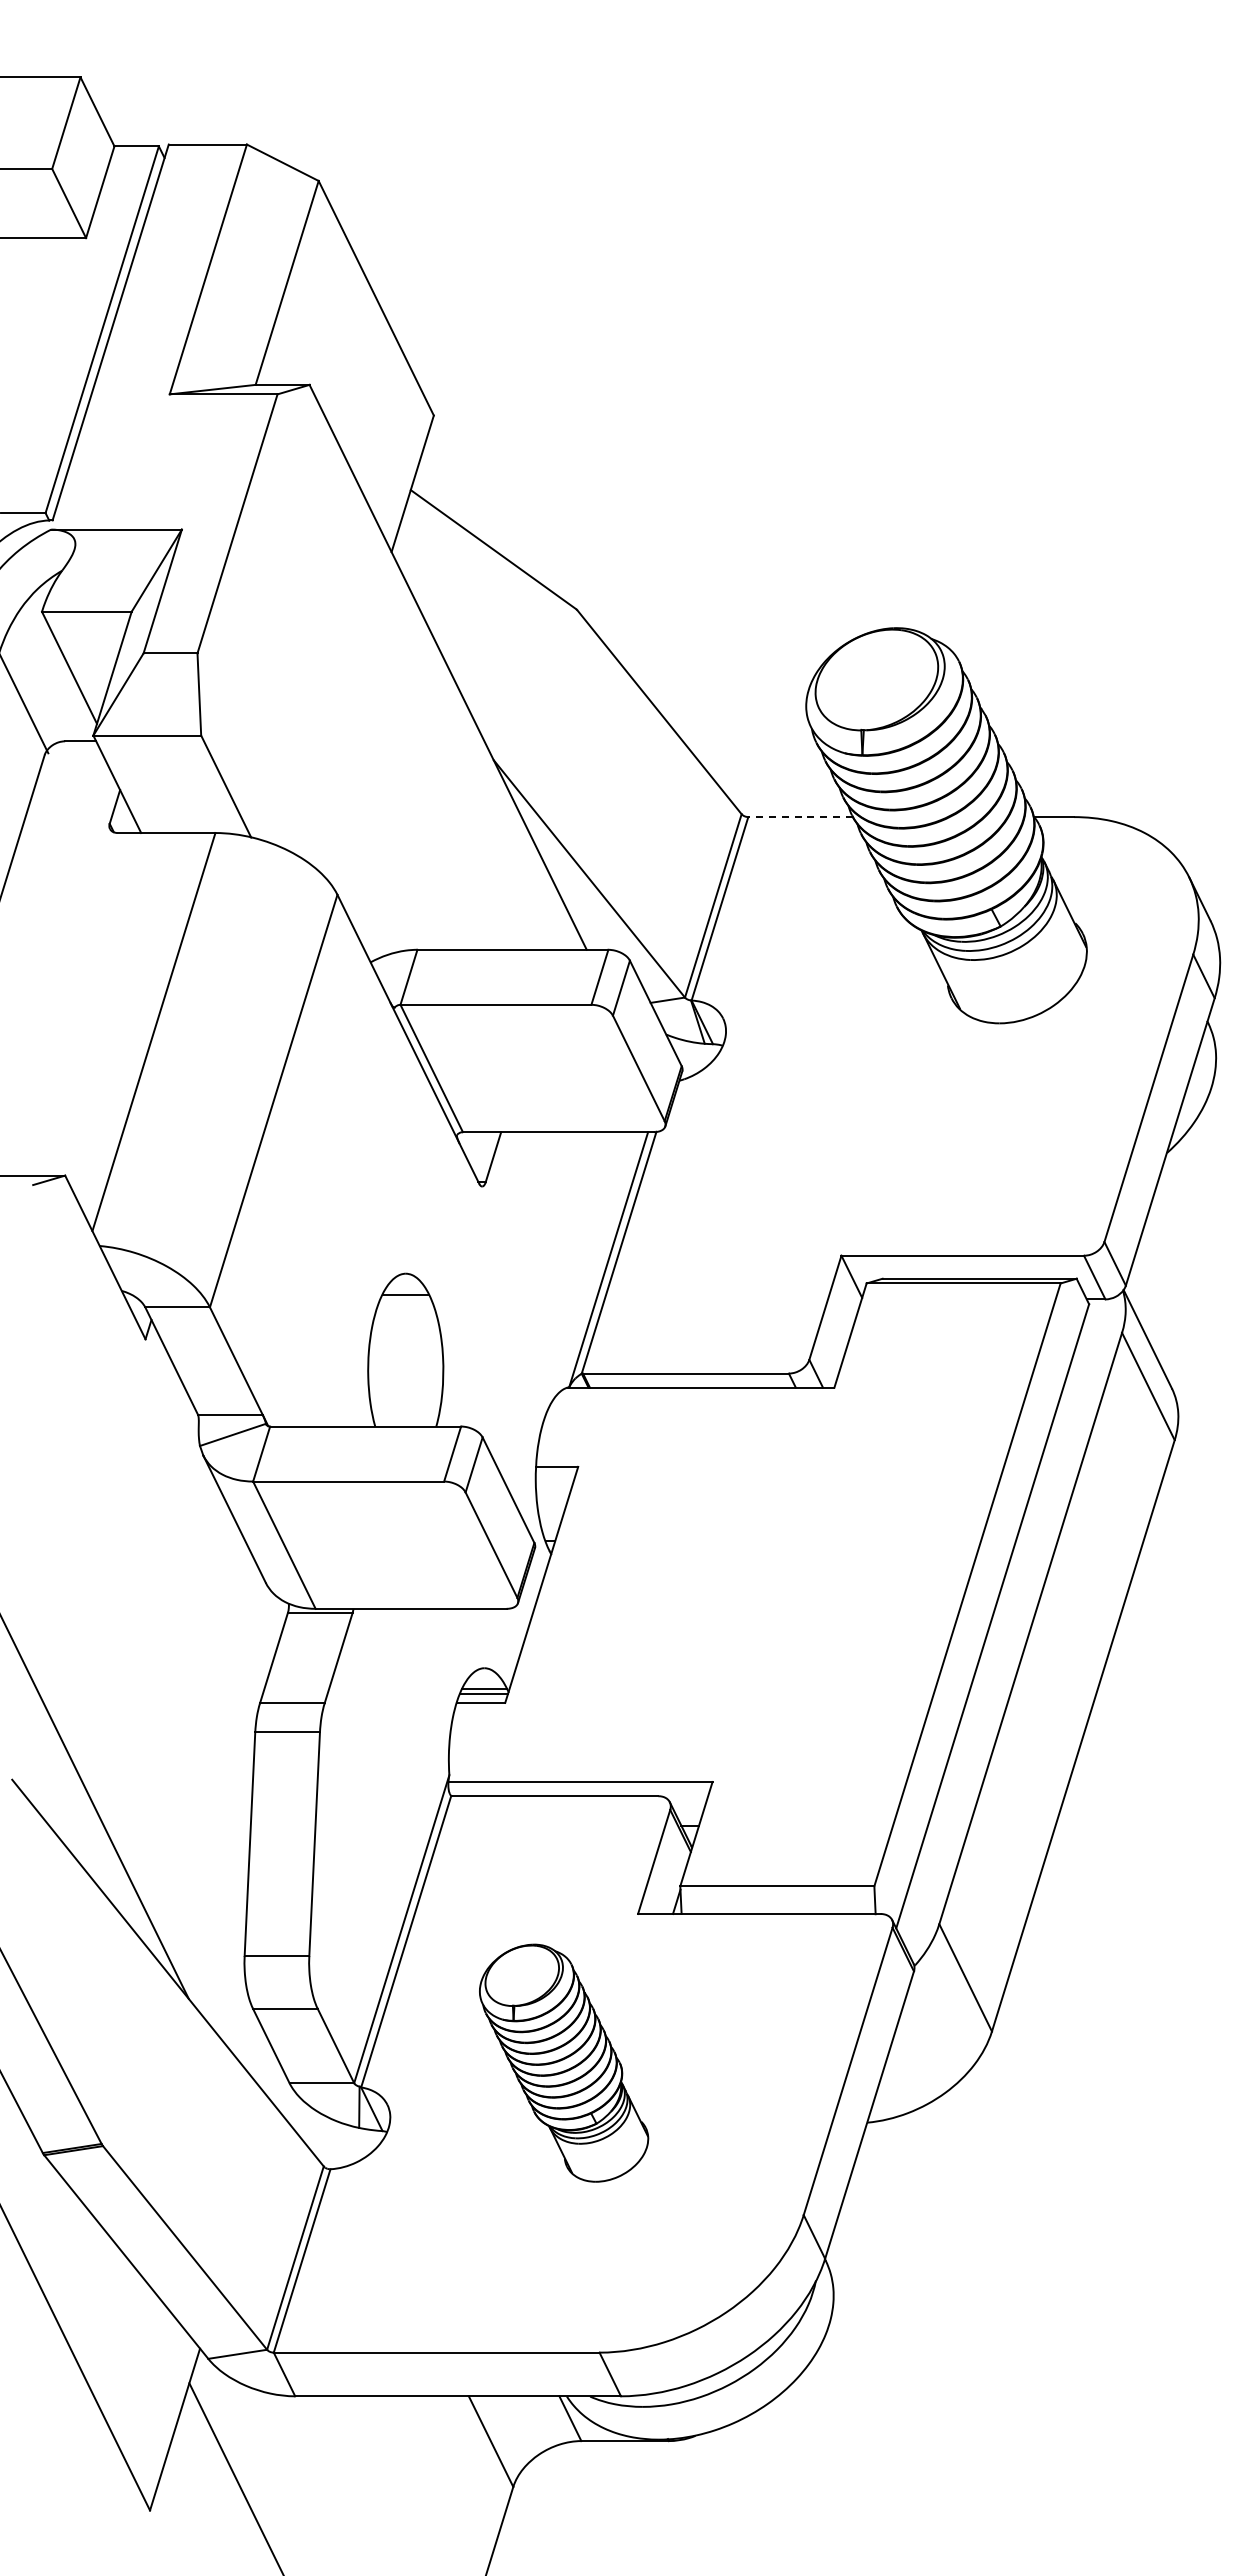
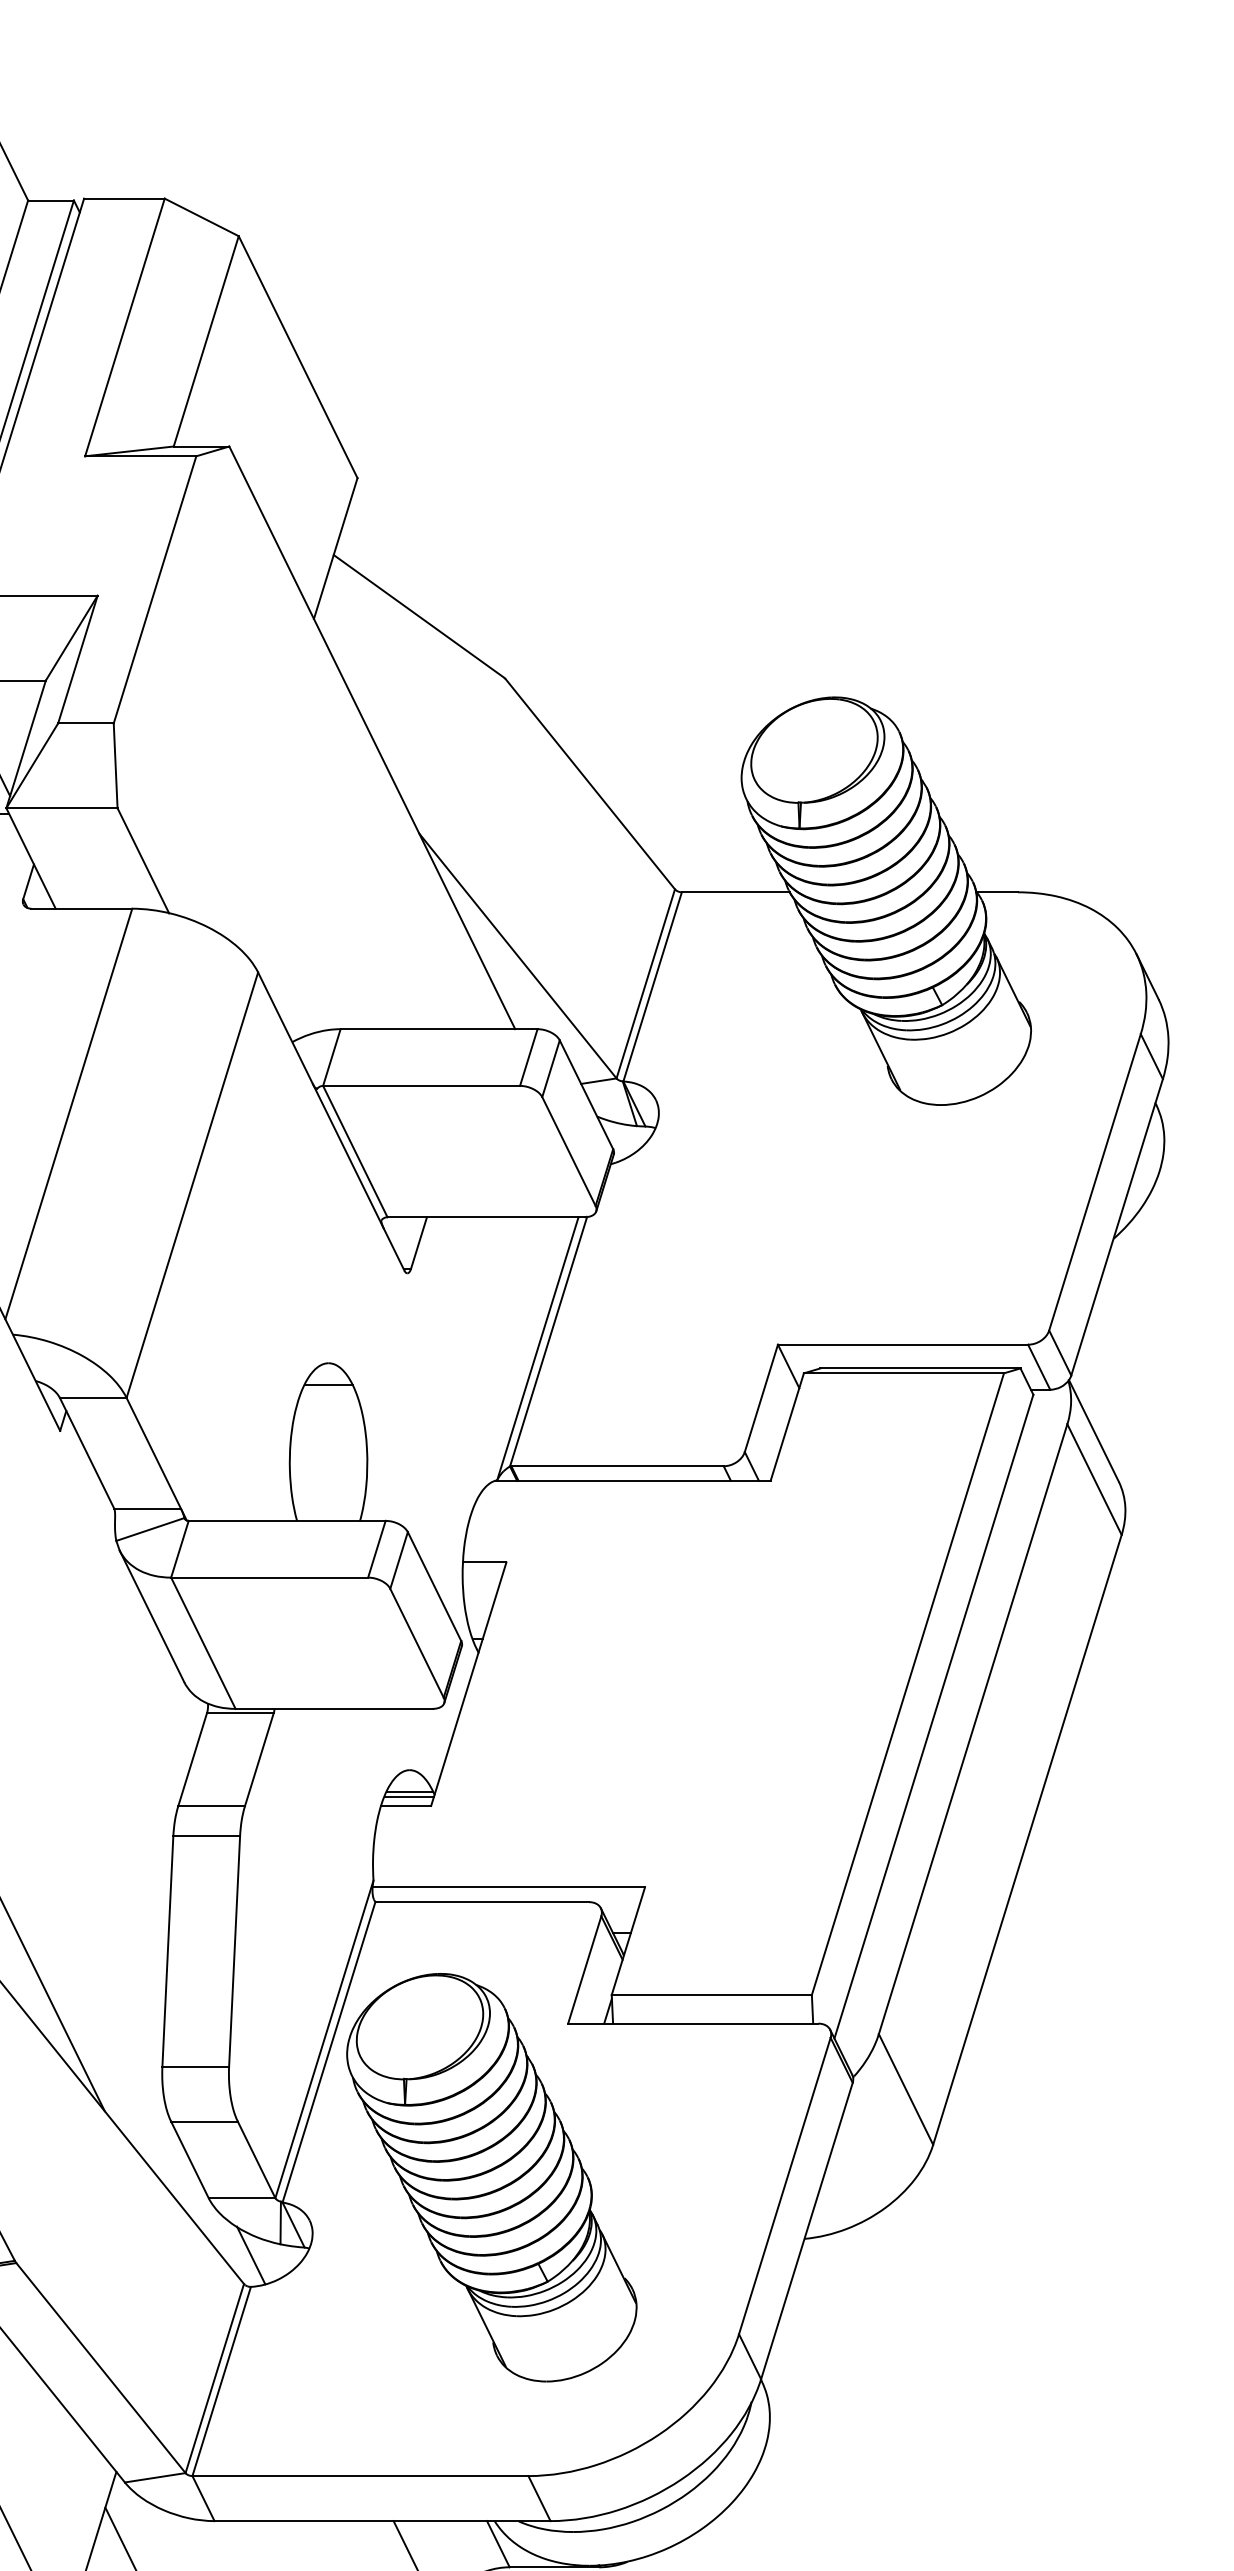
line: (800, 817) -> (735, 892), dashed -> solid
part: (563, 2062) -> (491, 2176), size x1.67
line: (330, 2138) -> (250, 2255), added

